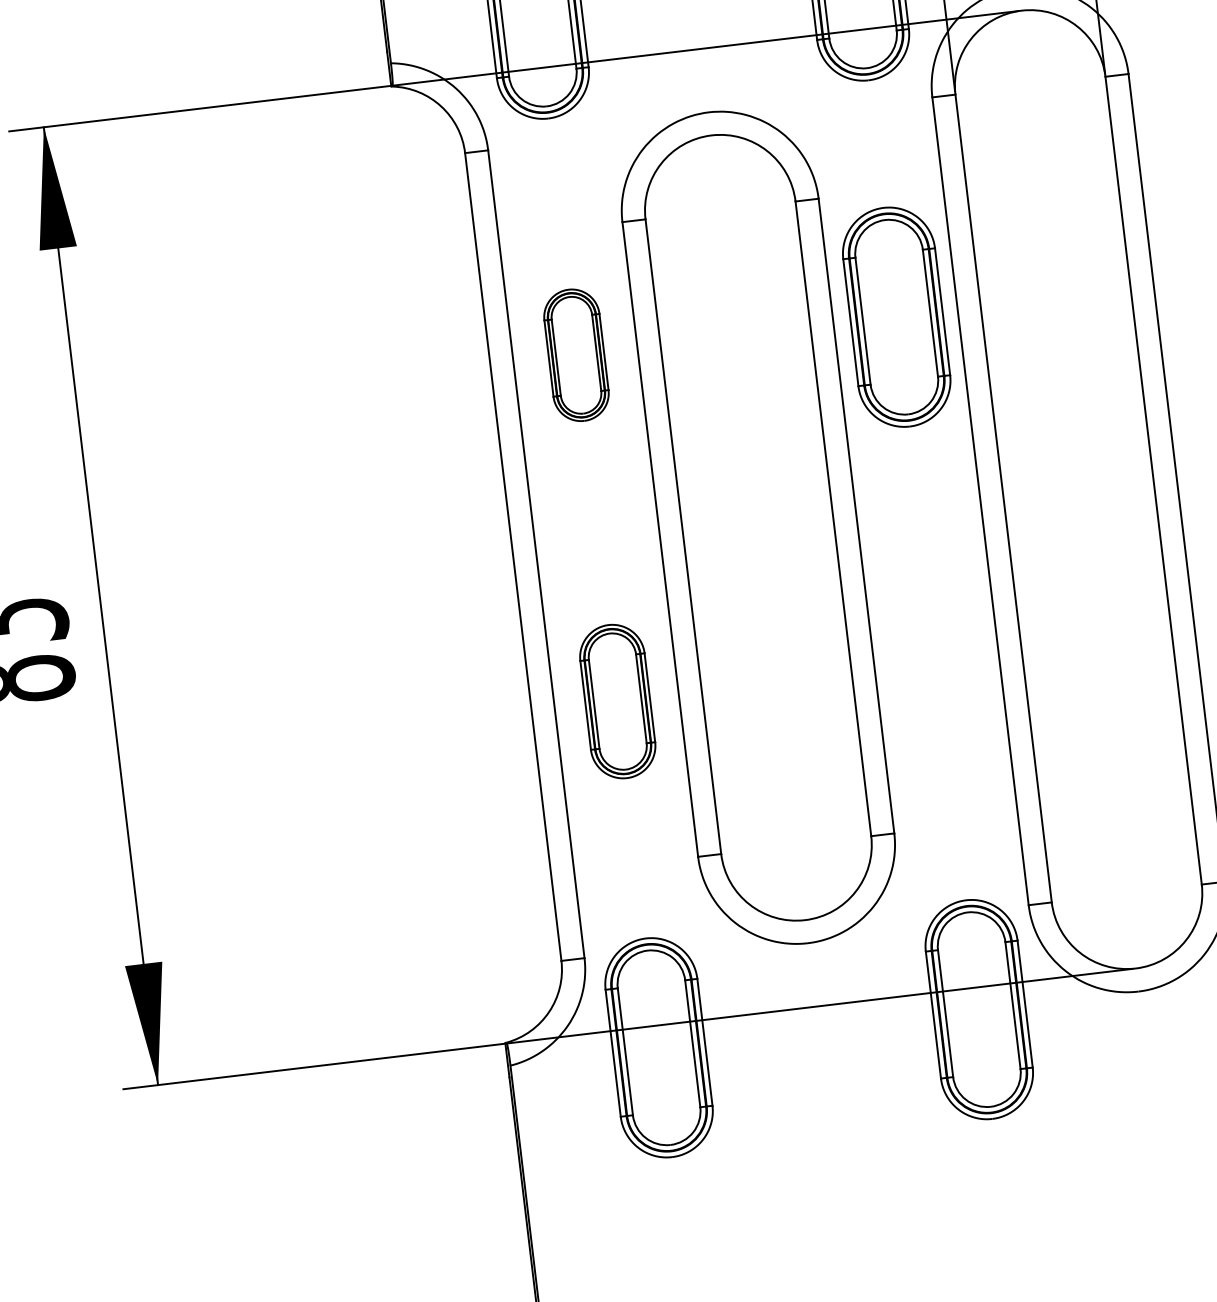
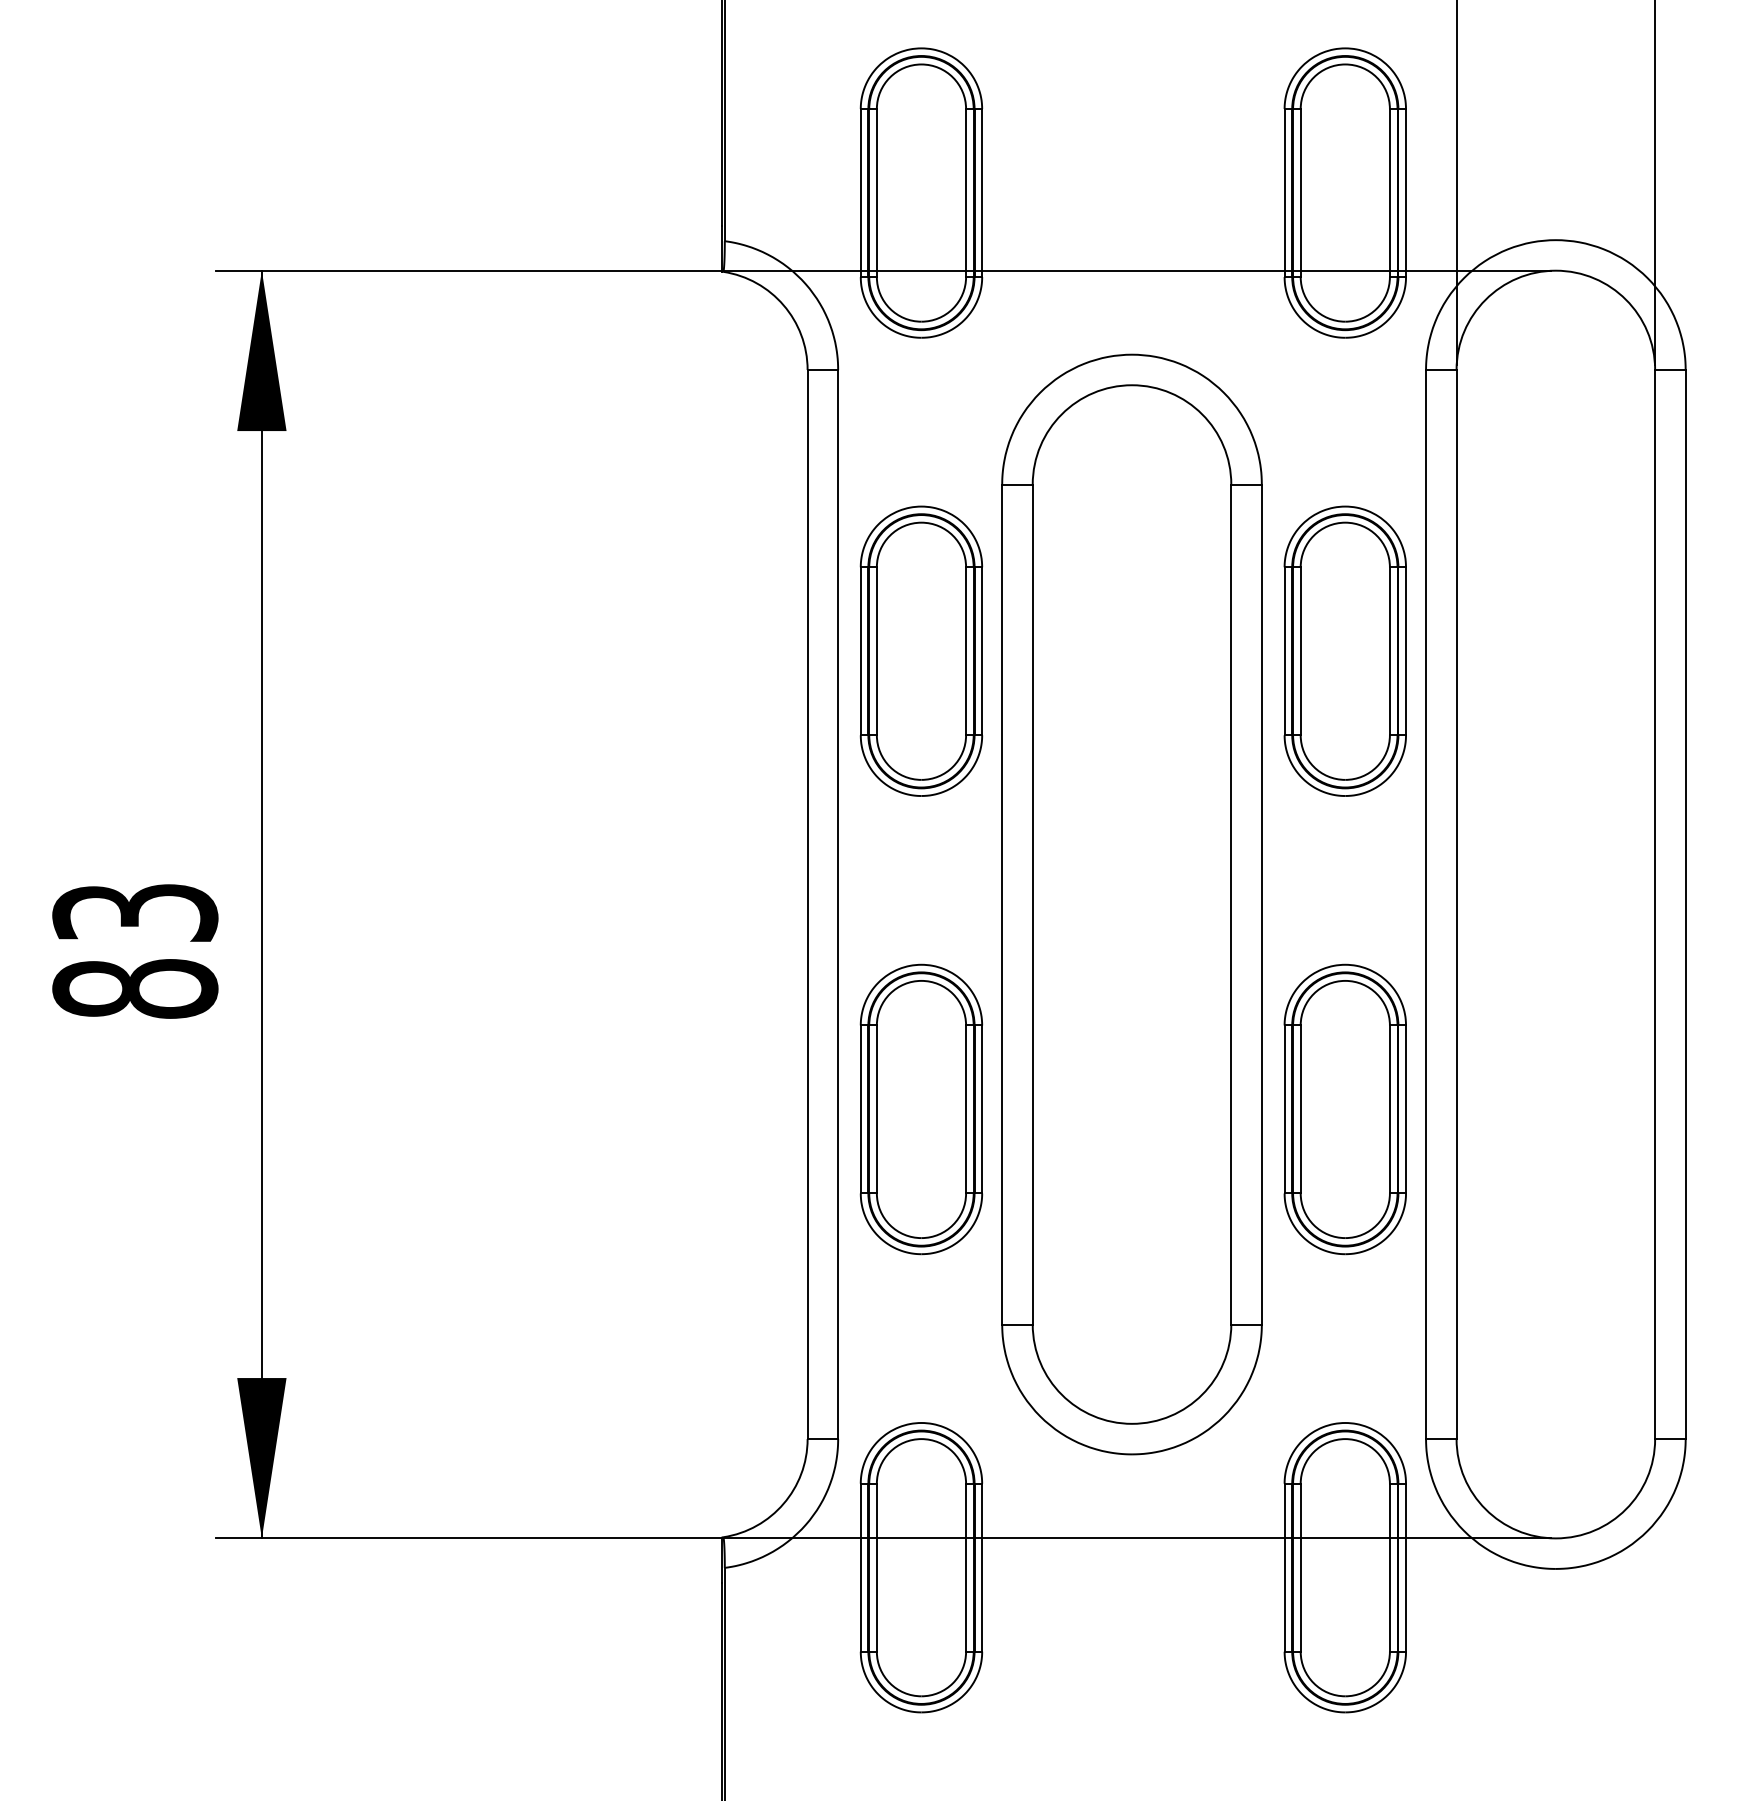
part: (576, 354) -> (921, 650), size x1.67
part: (937, 663) -> (1344, 1109), added
part: (617, 701) -> (921, 1109), size x1.43

